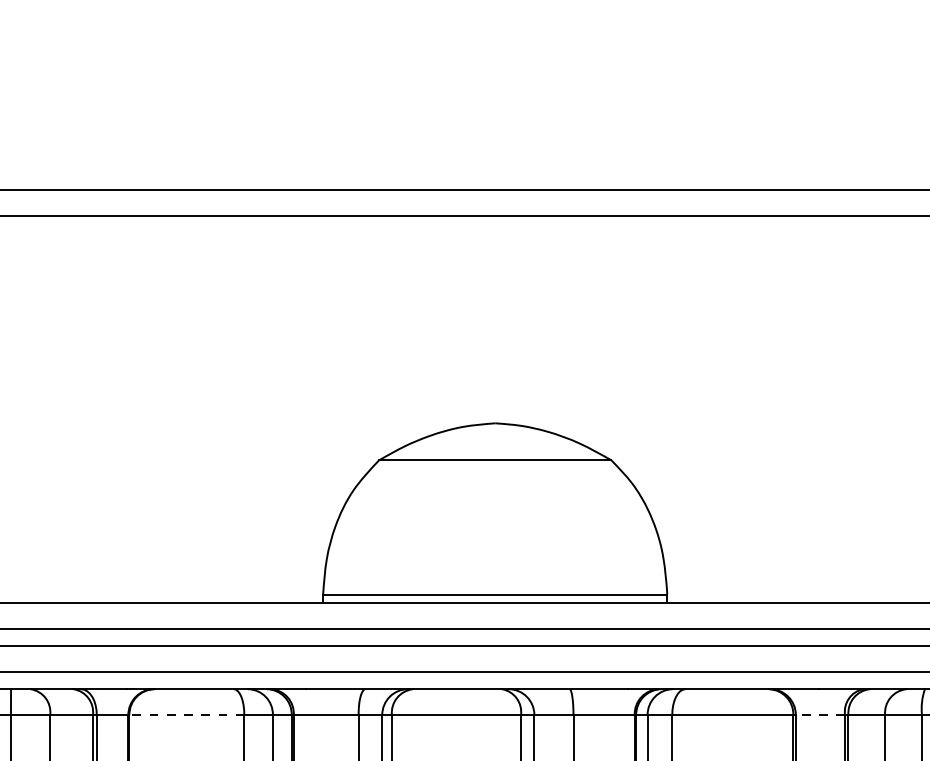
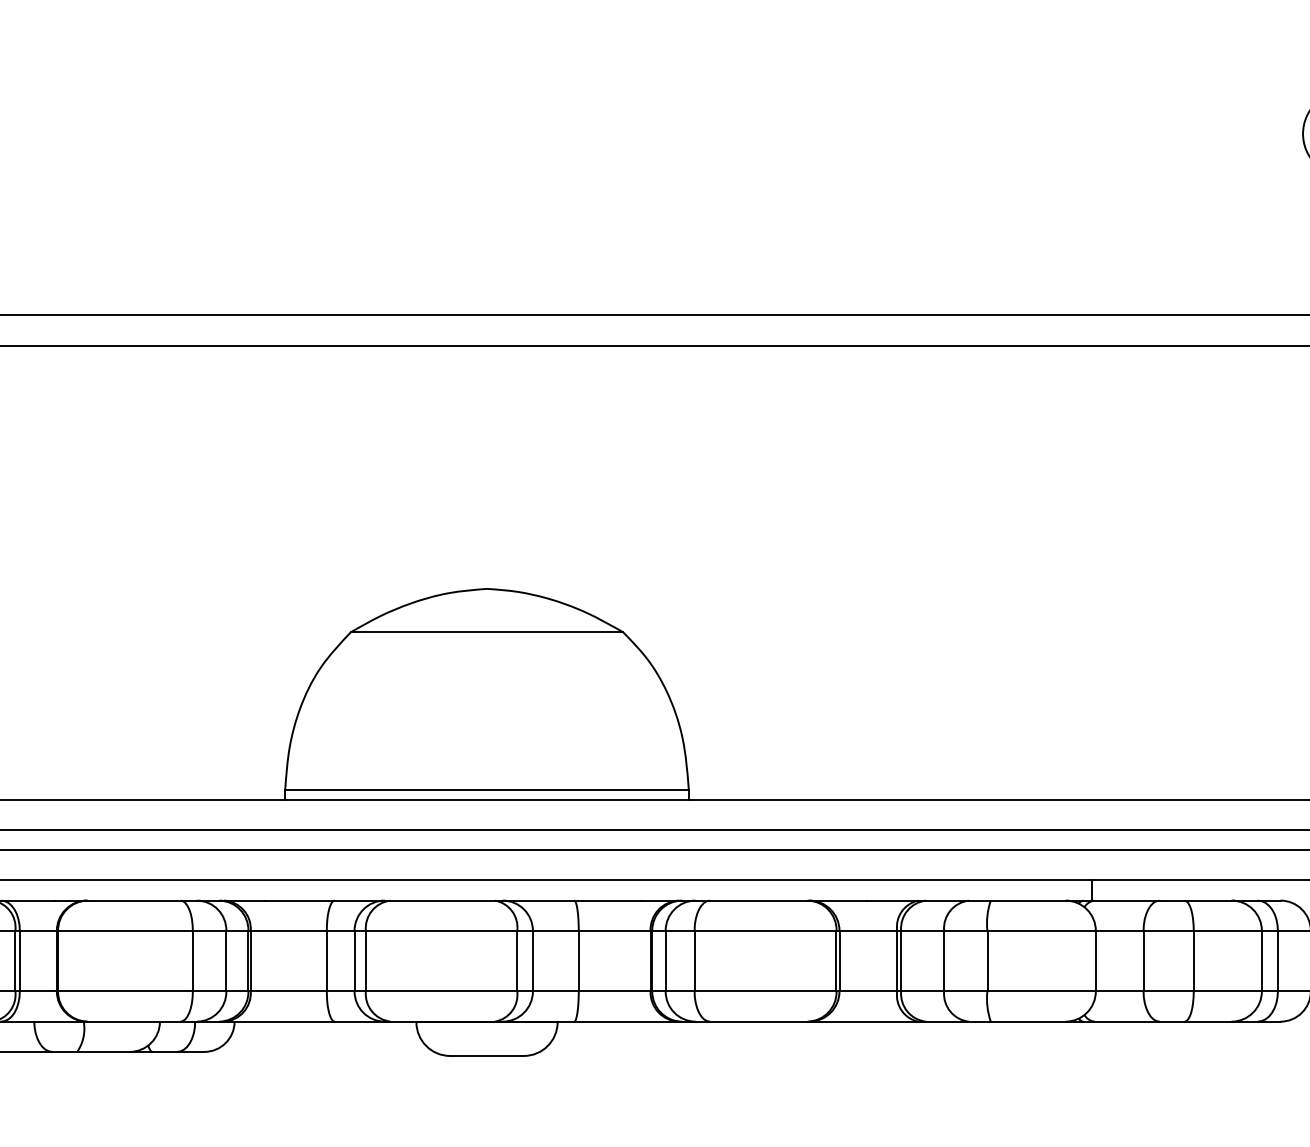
line: (186, 714) -> (124, 930), dashed -> solid
line: (820, 714) -> (868, 930), dashed -> solid

